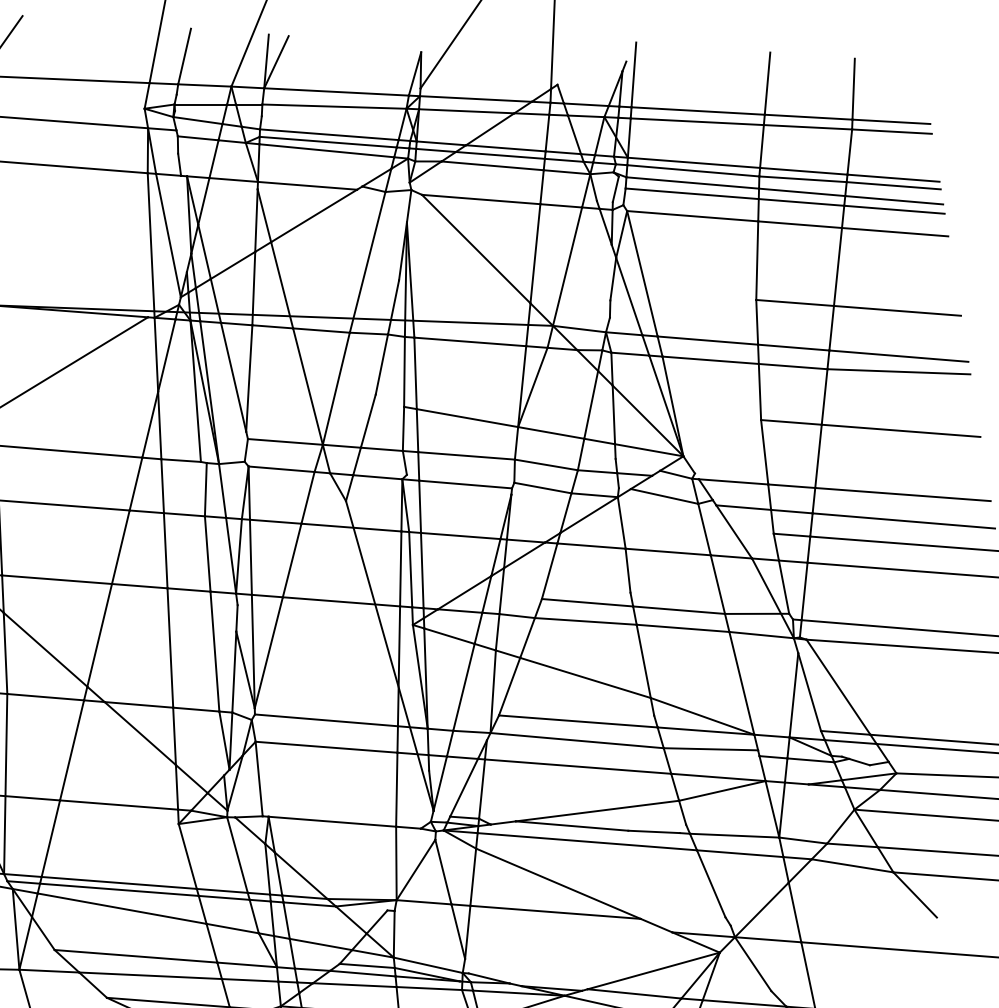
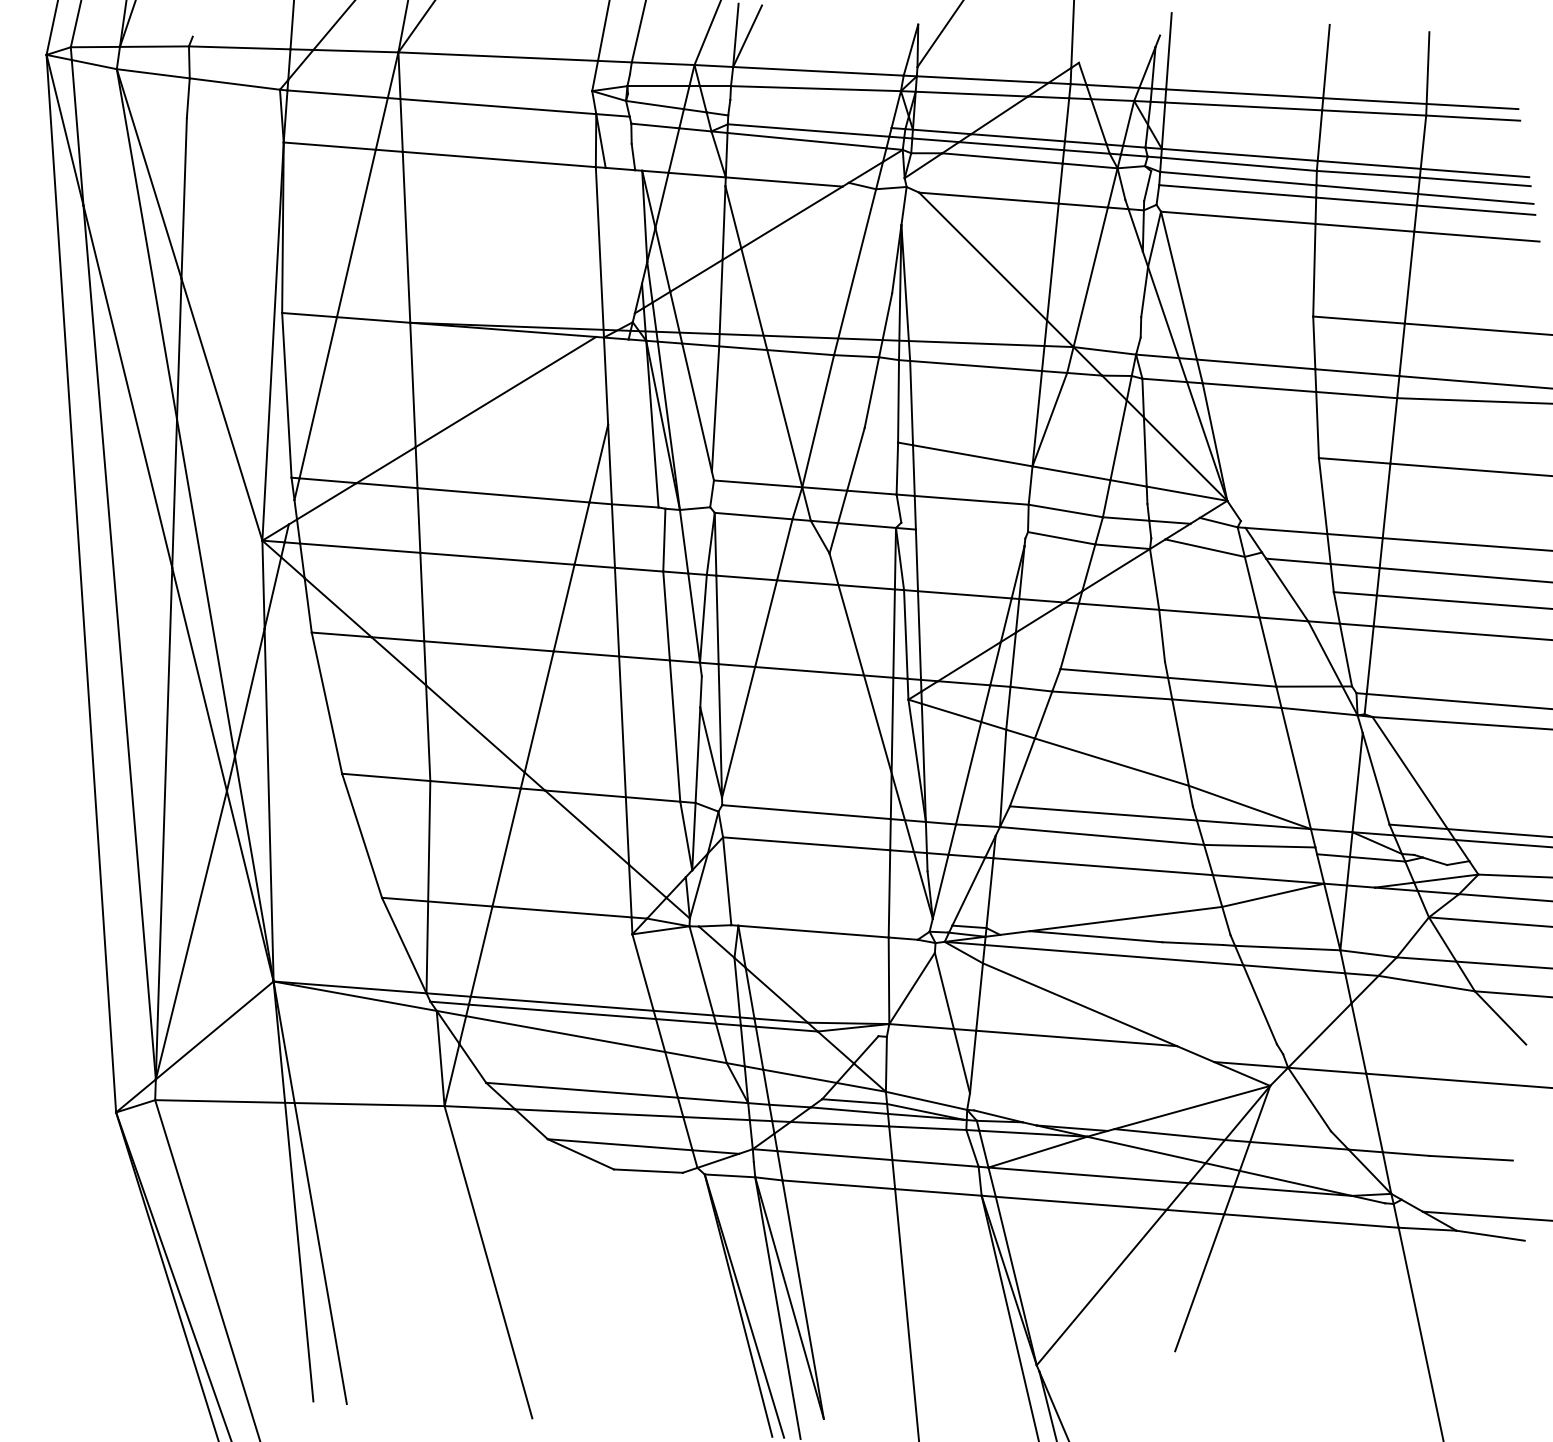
line: (328, 134) -> (809, 121), removed
line: (167, 235) -> (619, 240), removed
line: (166, 355) -> (618, 381), removed
line: (465, 484) -> (970, 533), removed

